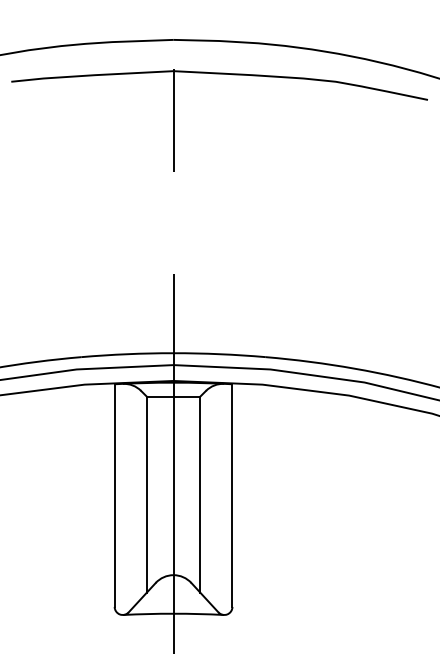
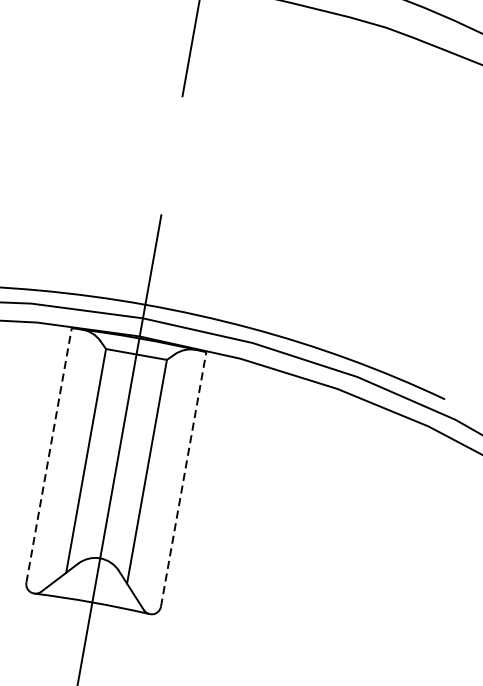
line: (114, 495) -> (48, 455), solid -> dashed
line: (232, 495) -> (183, 479), solid -> dashed

